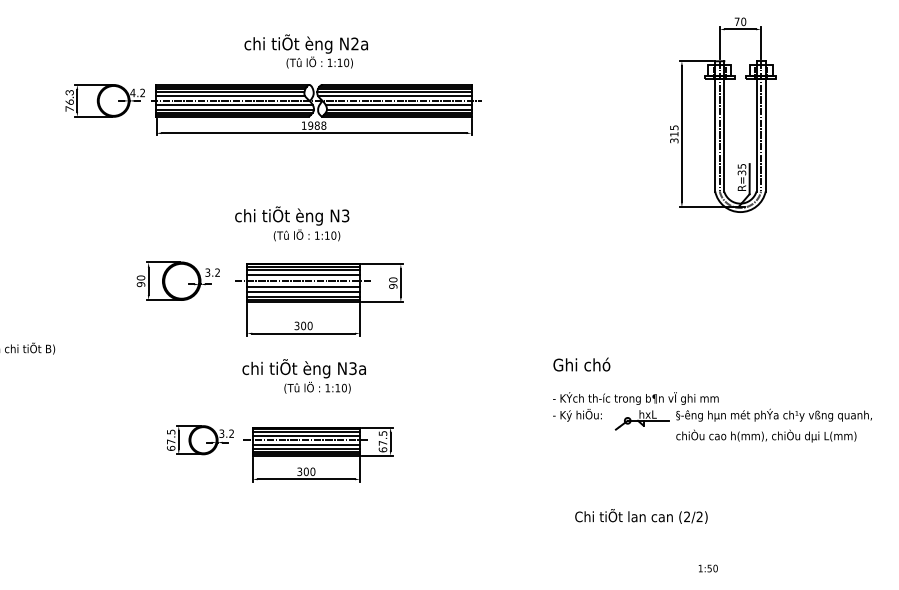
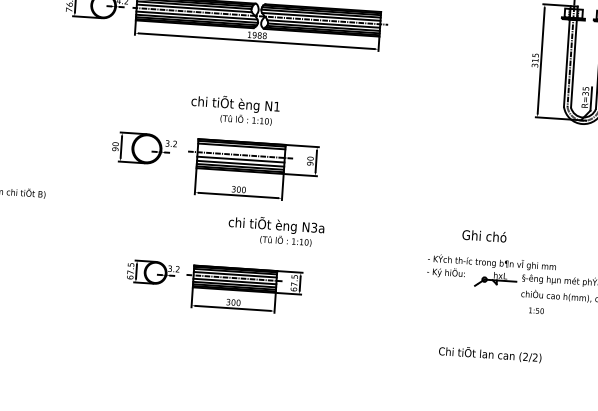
text: (345, 215) -> (276, 106), N3 -> N1
line: (303, 275) -> (241, 150), removed
text: (581, 364) -> (484, 235), moved
text: (303, 376) -> (275, 231), moved
text: (707, 568) -> (535, 310), moved

